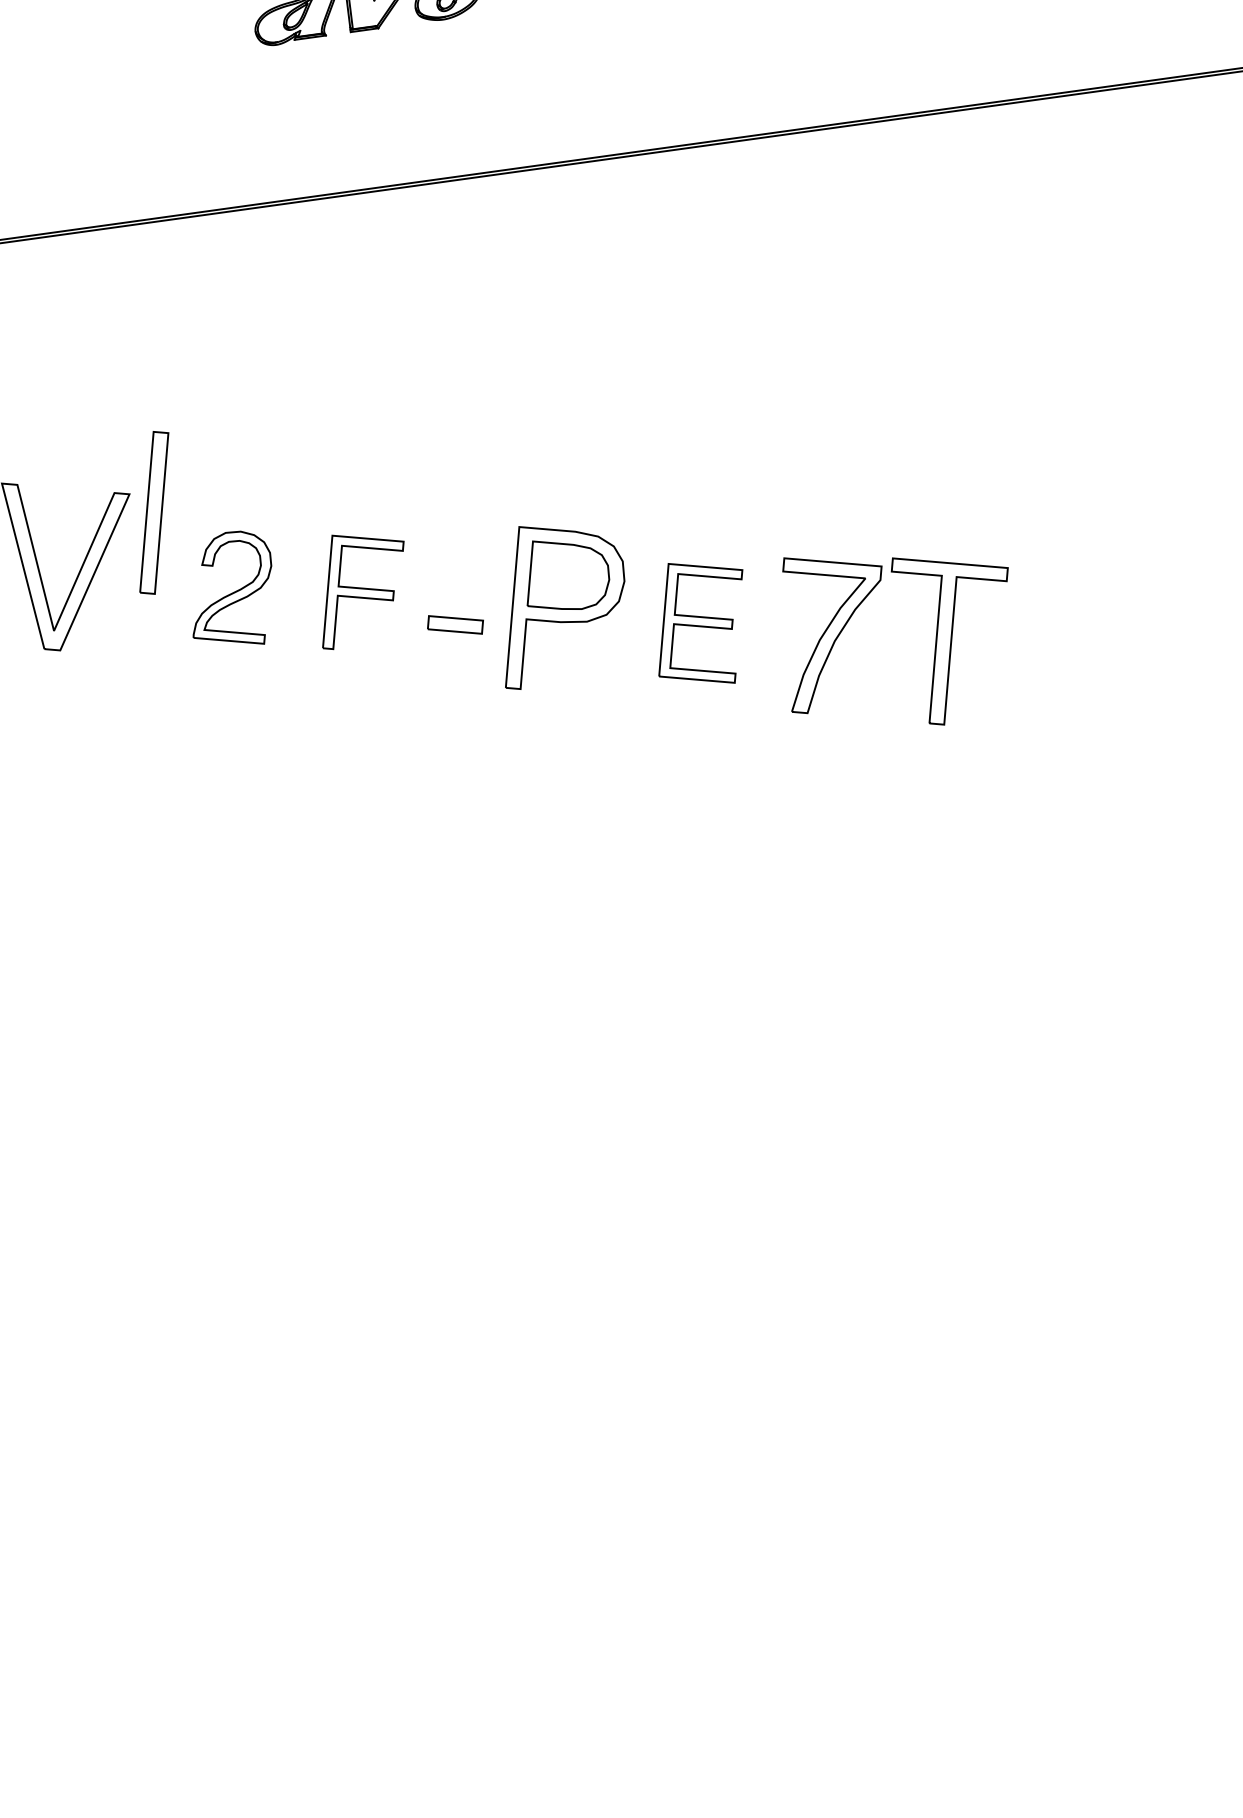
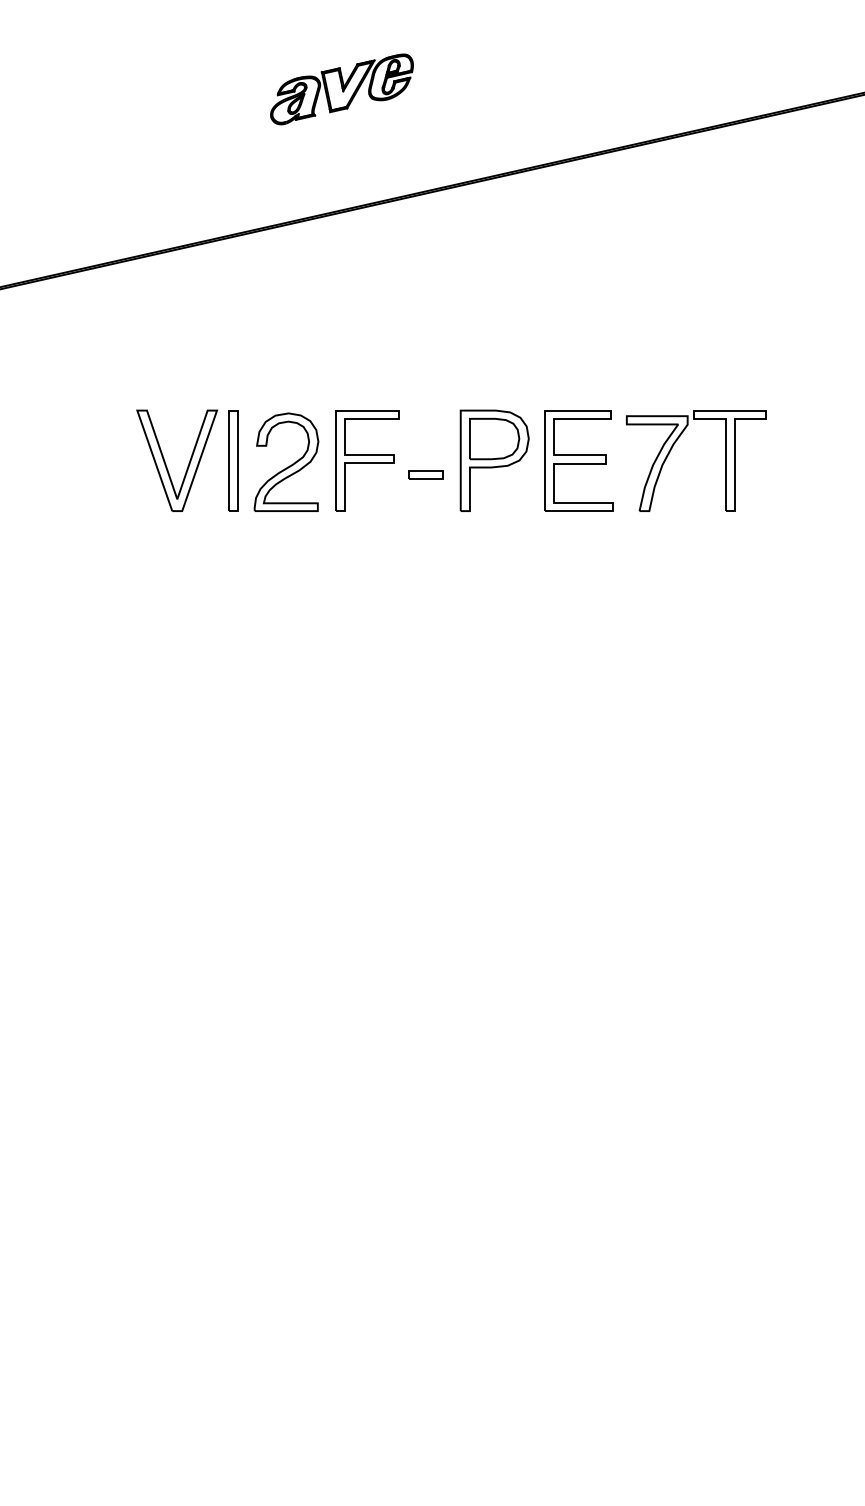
part: (154, 512) -> (233, 460), moved
part: (233, 585) -> (286, 461), size x1.43
part: (363, 594) -> (367, 460), size x1.43
part: (701, 622) -> (578, 460), size x1.43

